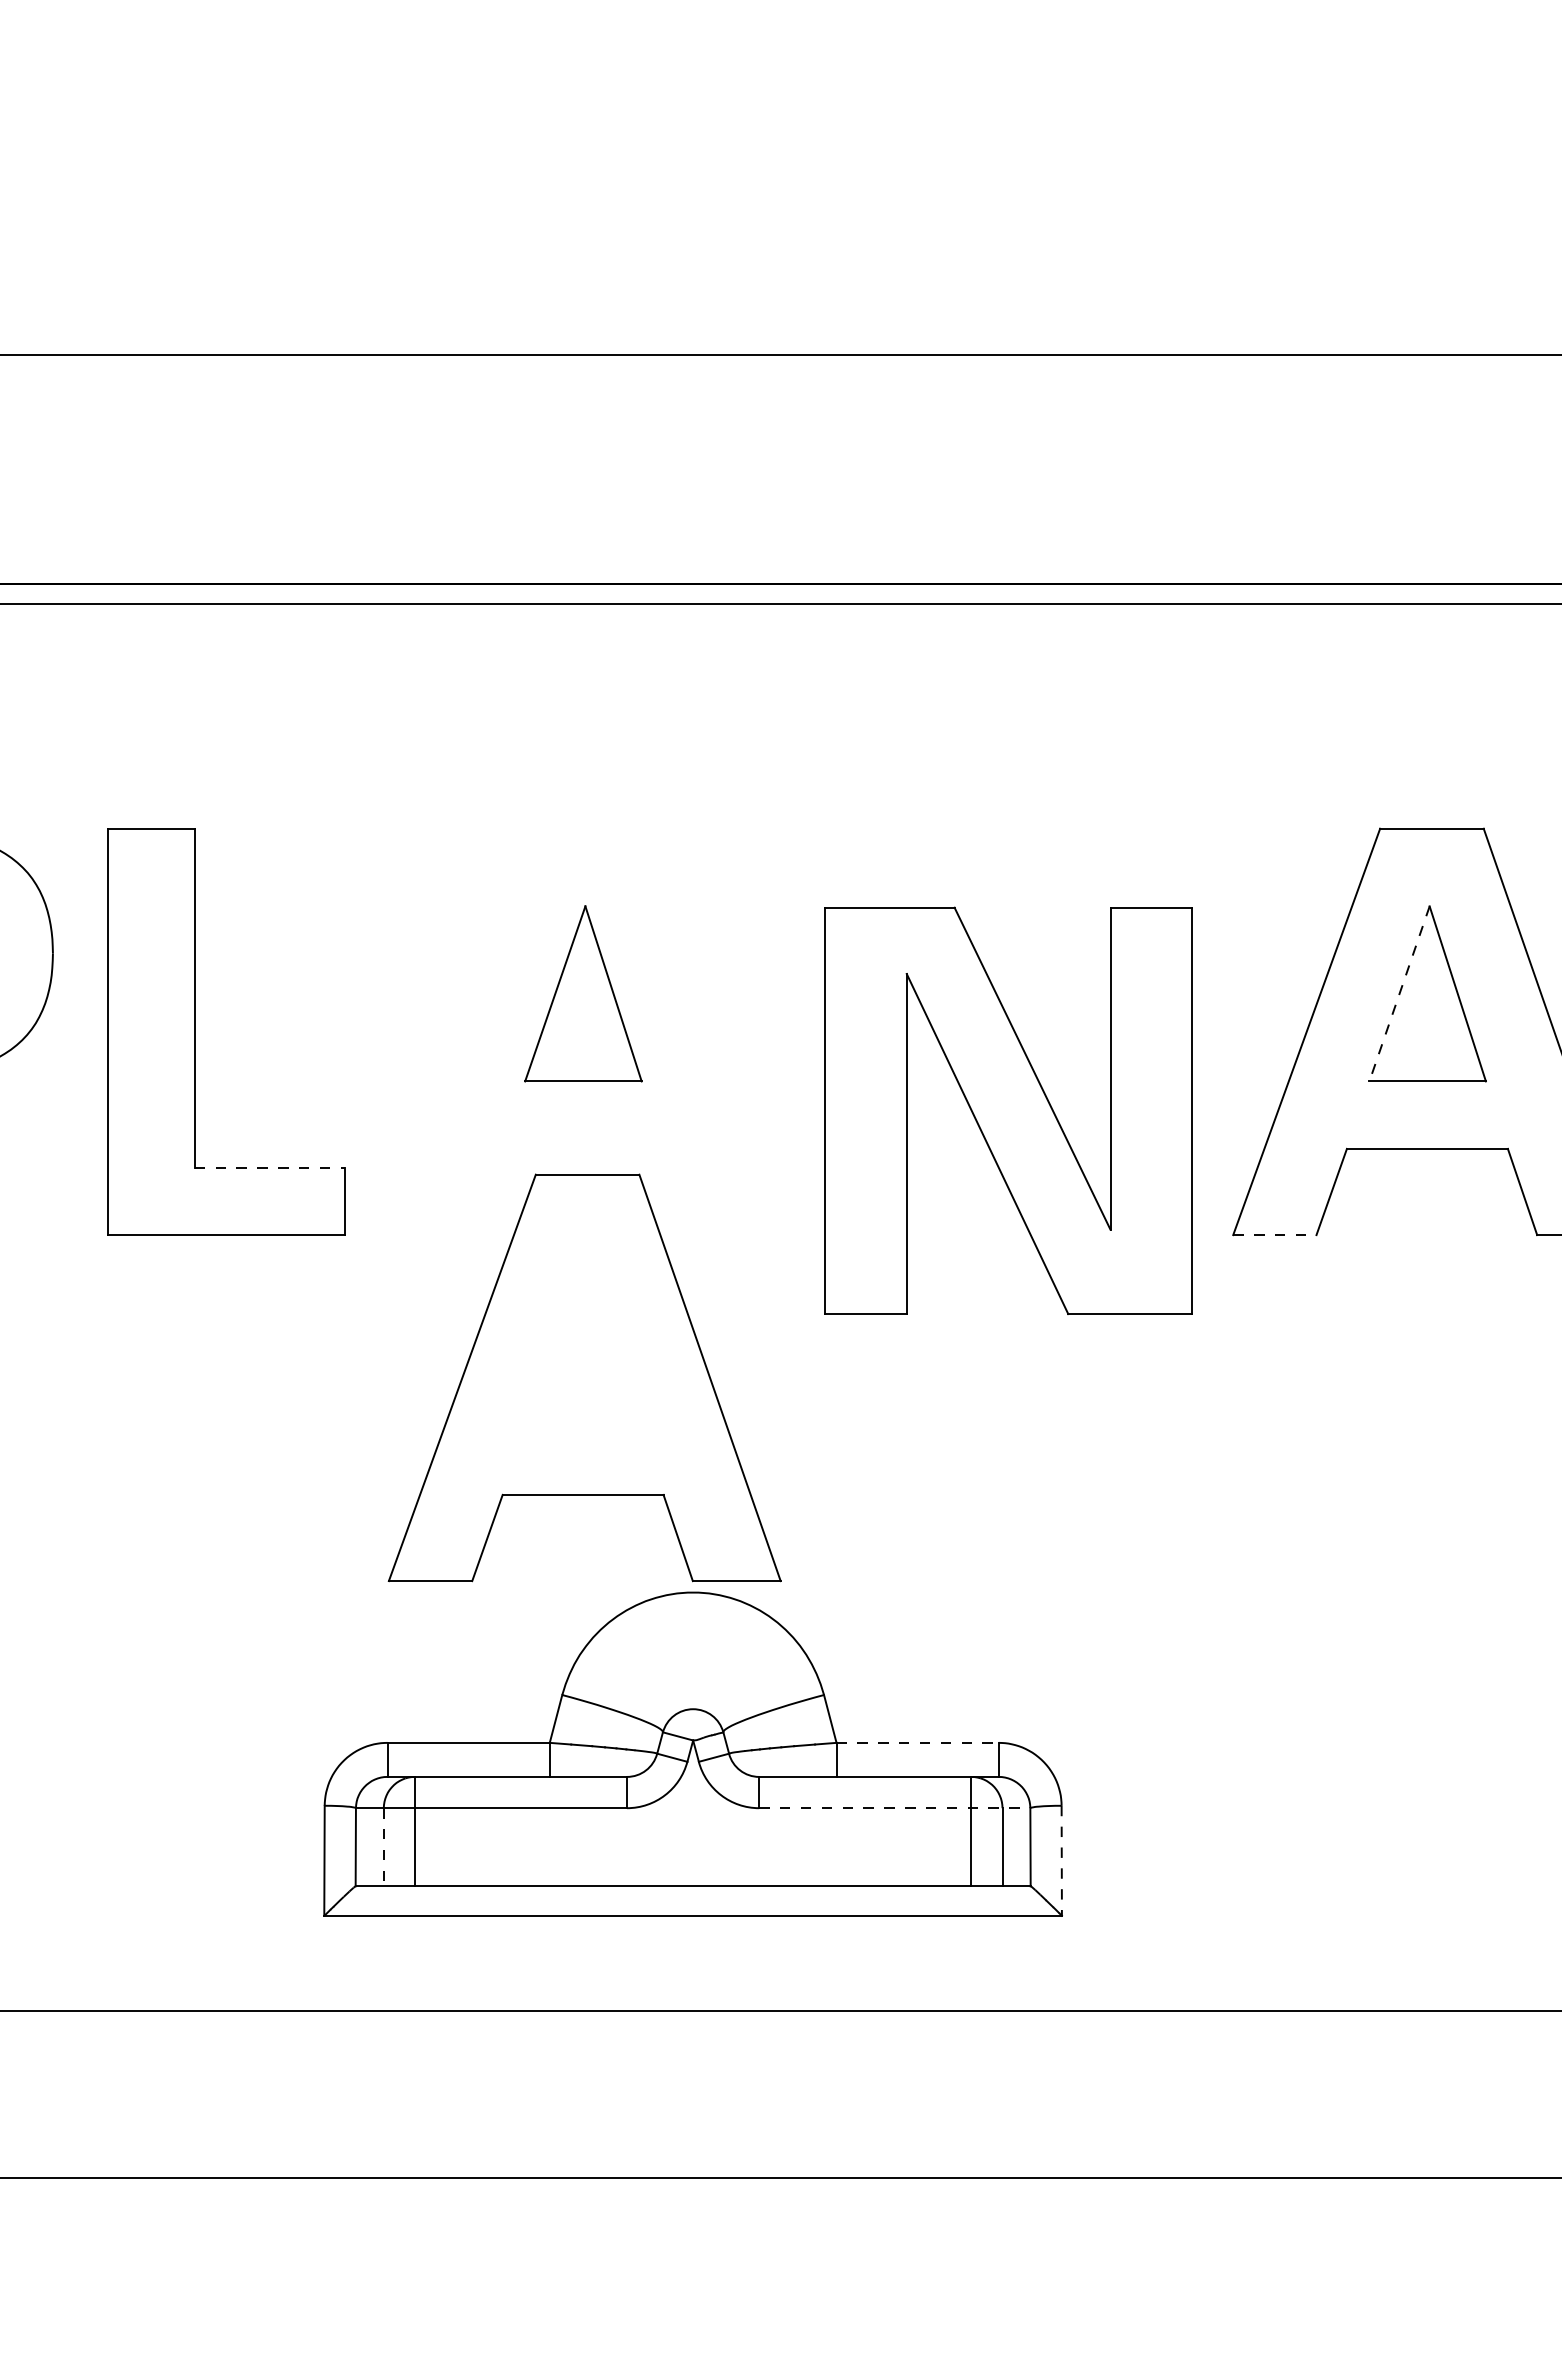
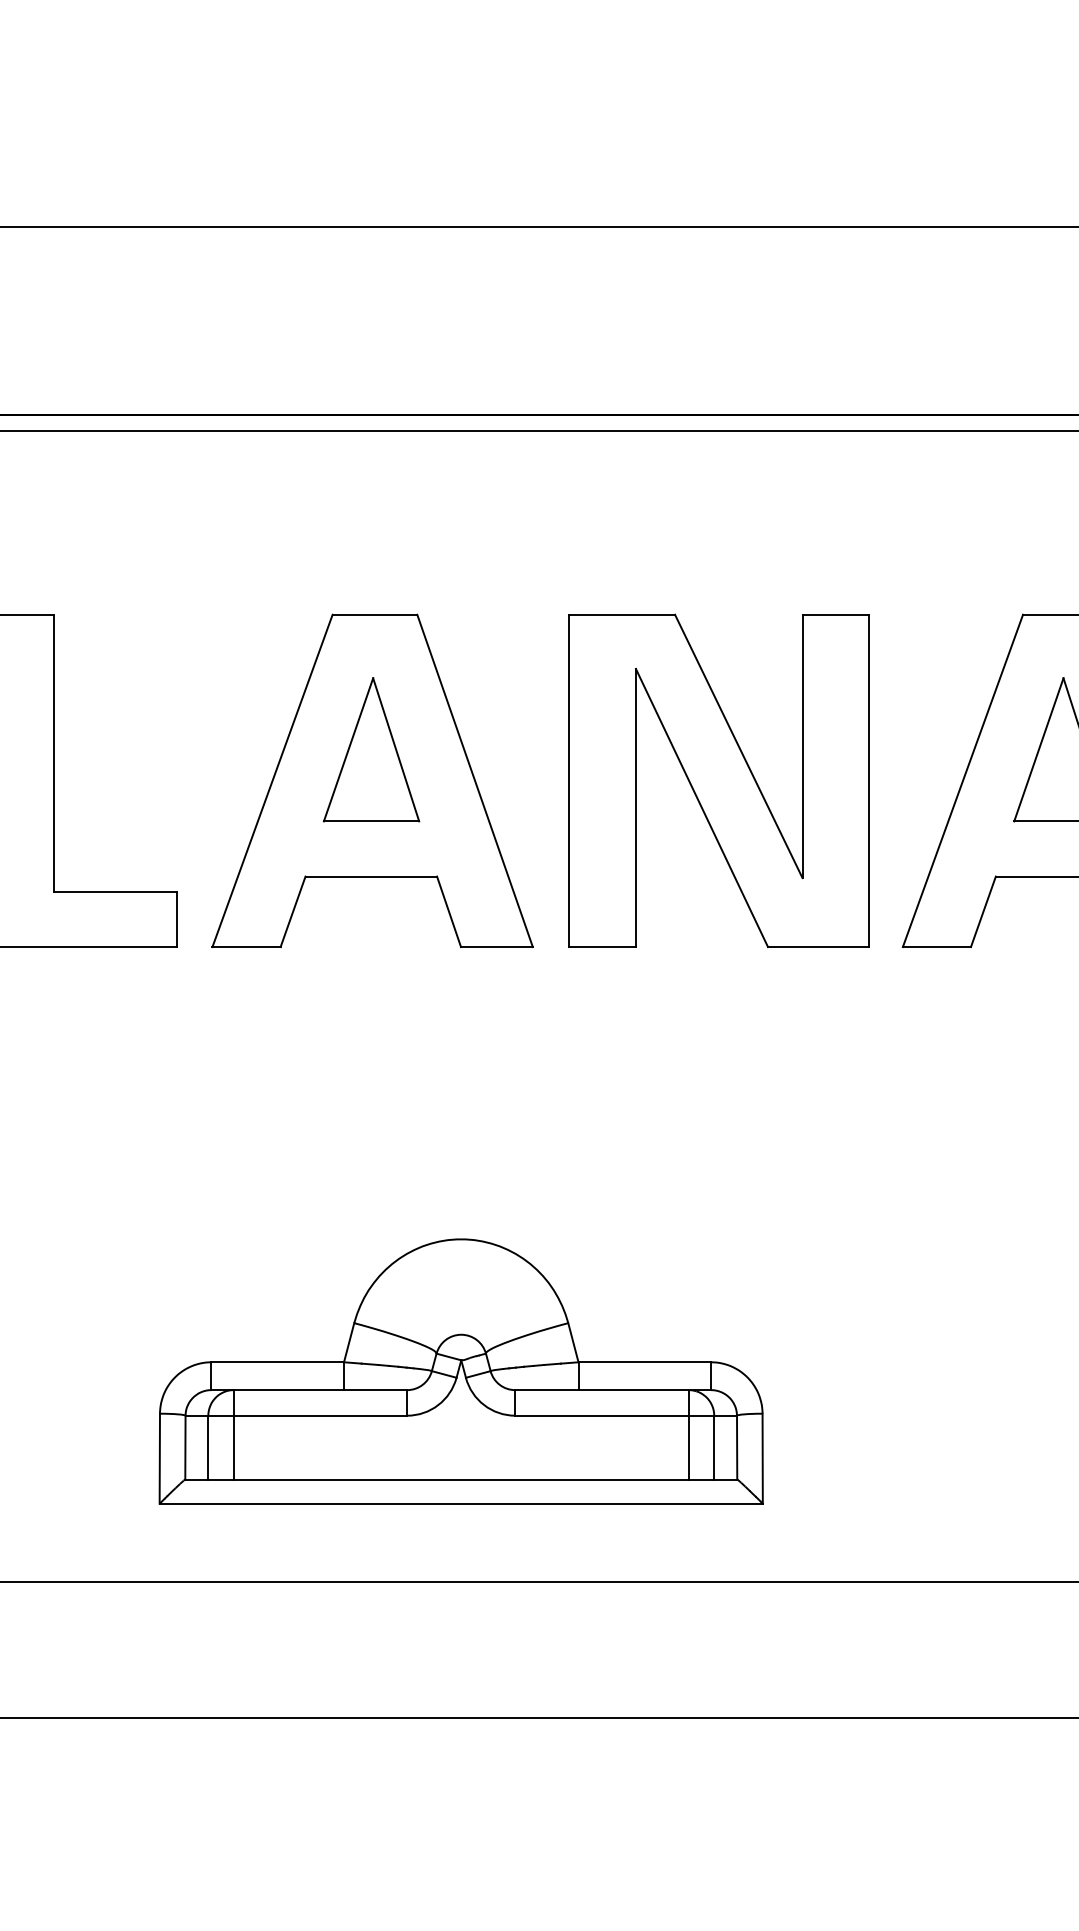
line: (1399, 993) -> (1038, 749), dashed -> solid
part: (1008, 1110) -> (719, 780), moved
line: (270, 1167) -> (115, 891), dashed -> solid
line: (1274, 1235) -> (936, 947), dashed -> solid
part: (584, 1377) -> (372, 780), moved
line: (918, 1742) -> (645, 1361), dashed -> solid
line: (894, 1808) -> (625, 1415), dashed -> solid
line: (383, 1847) -> (208, 1447), dashed -> solid
line: (1061, 1861) -> (762, 1459), dashed -> solid

